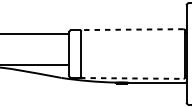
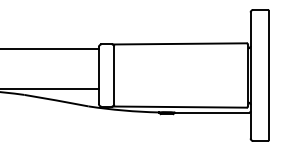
line: (131, 29) -> (179, 43), dashed -> solid
line: (132, 78) -> (180, 107), dashed -> solid

